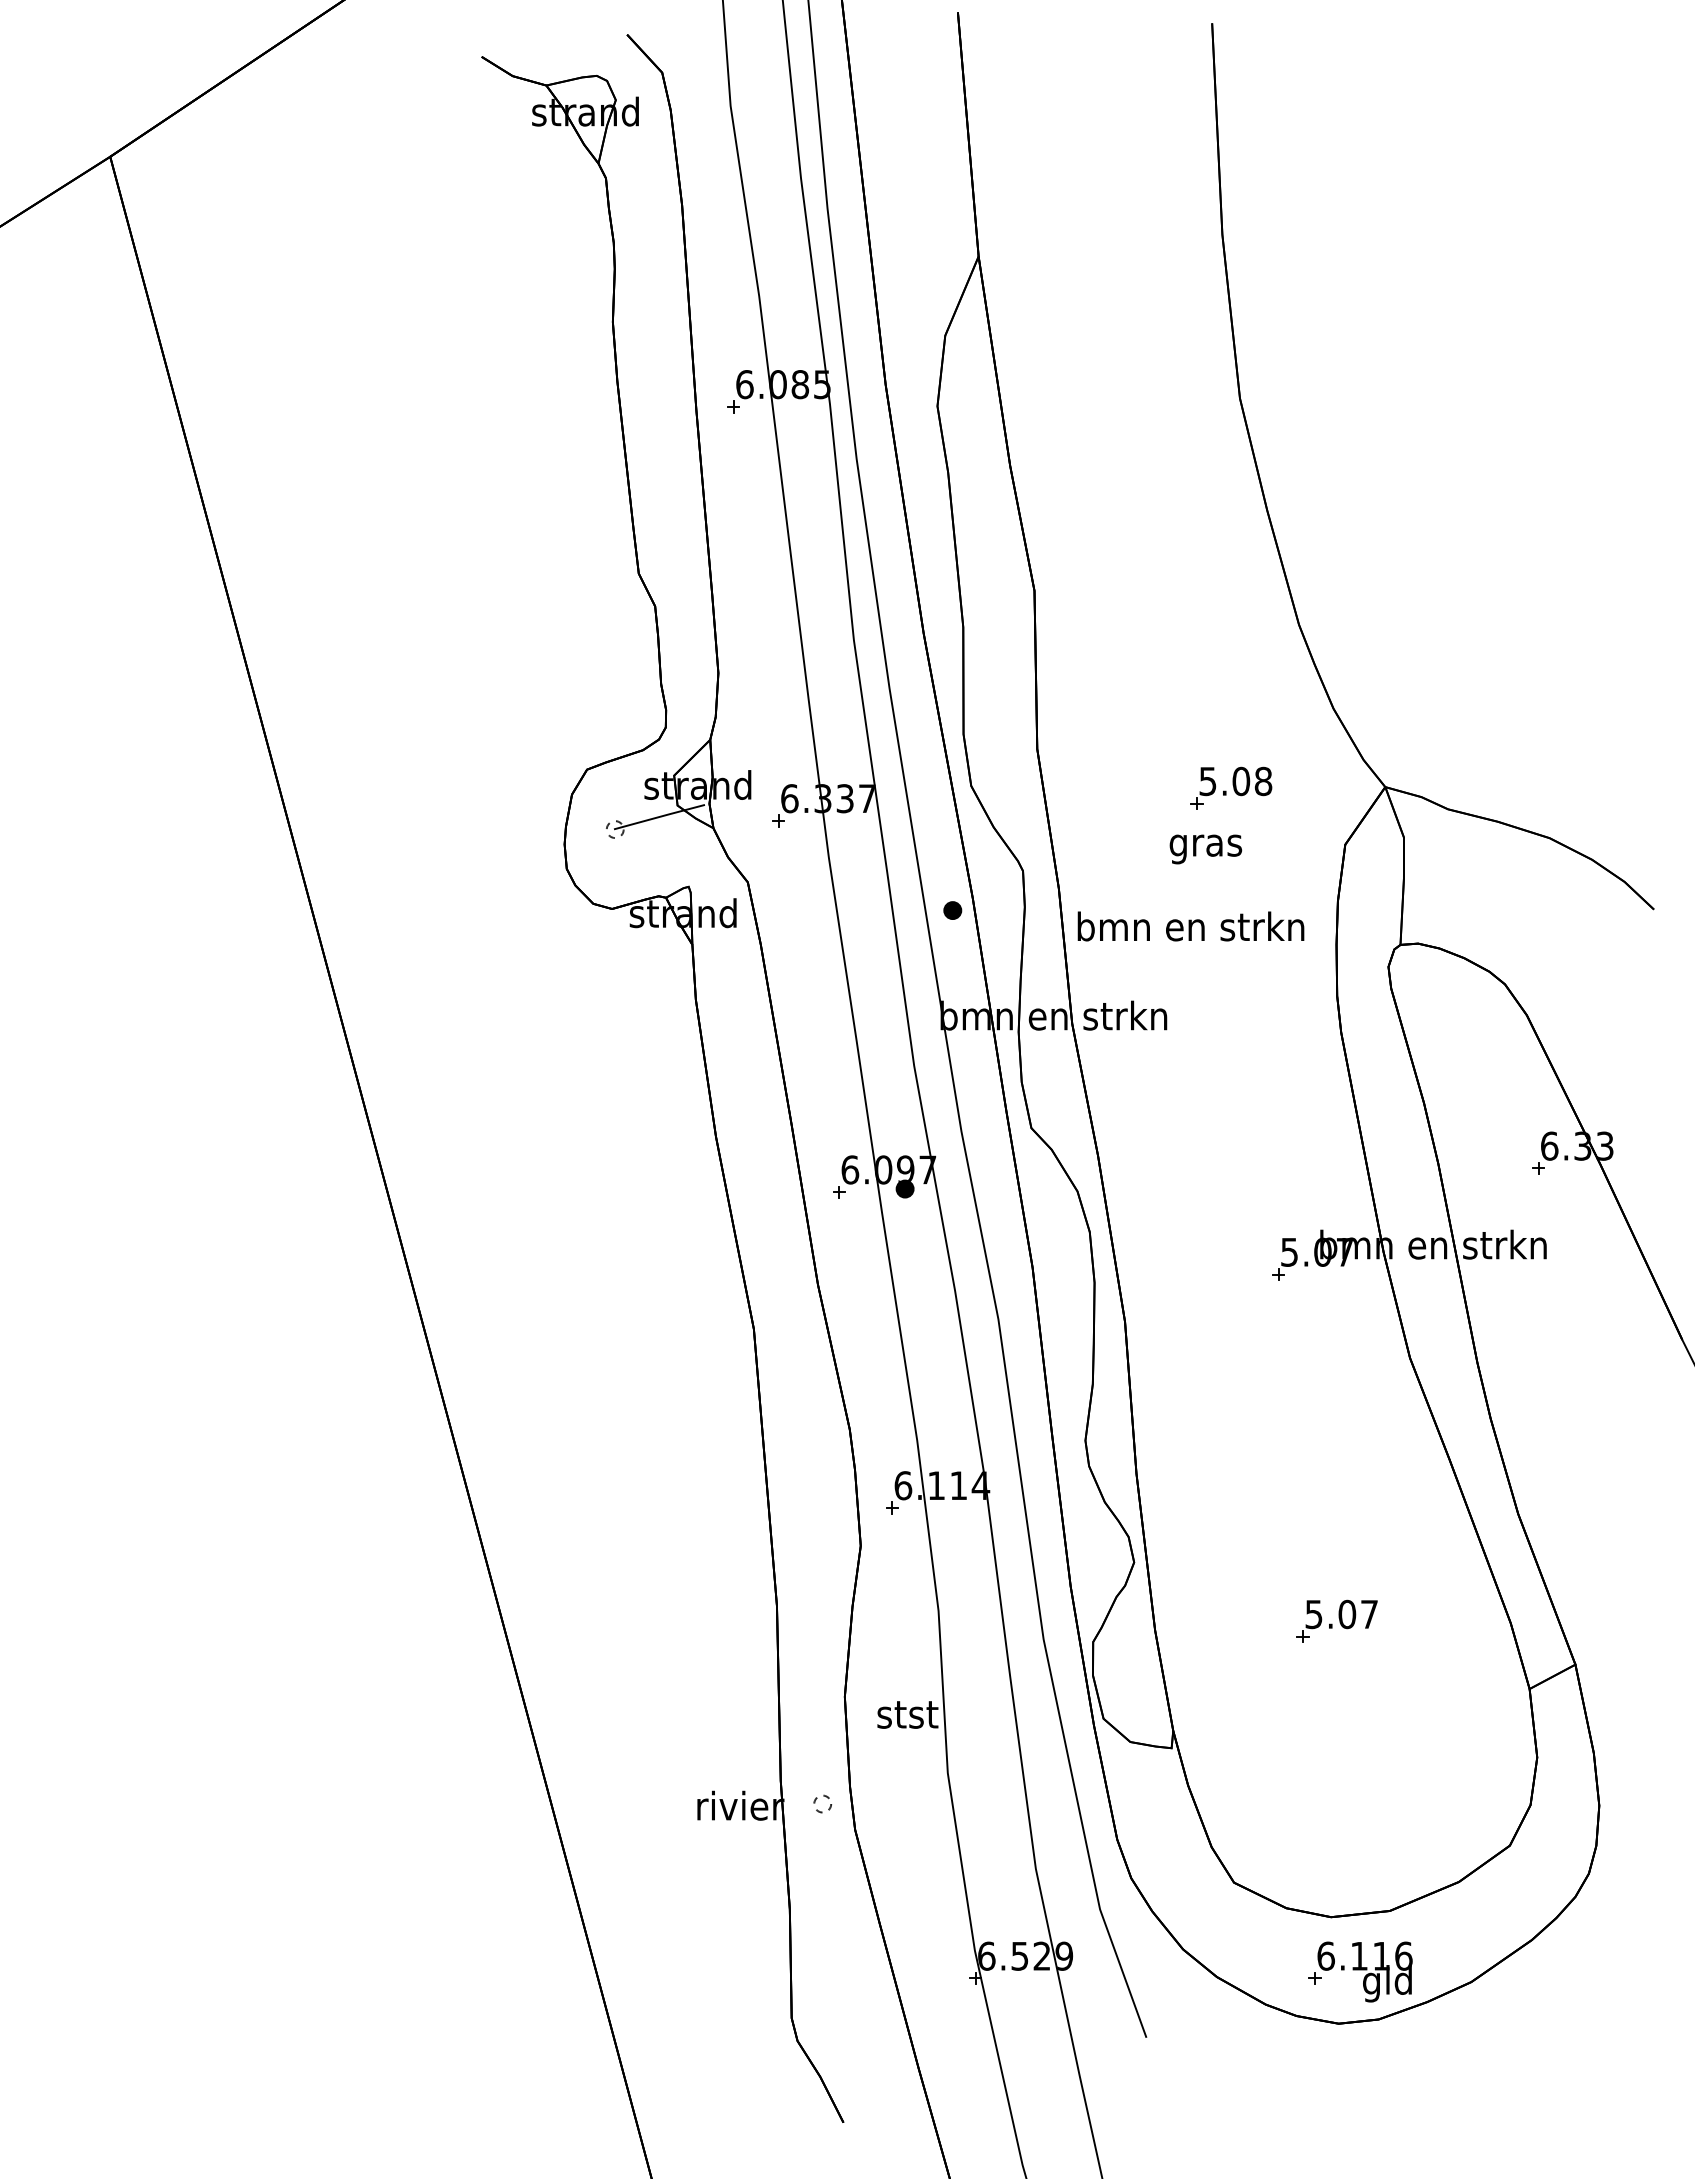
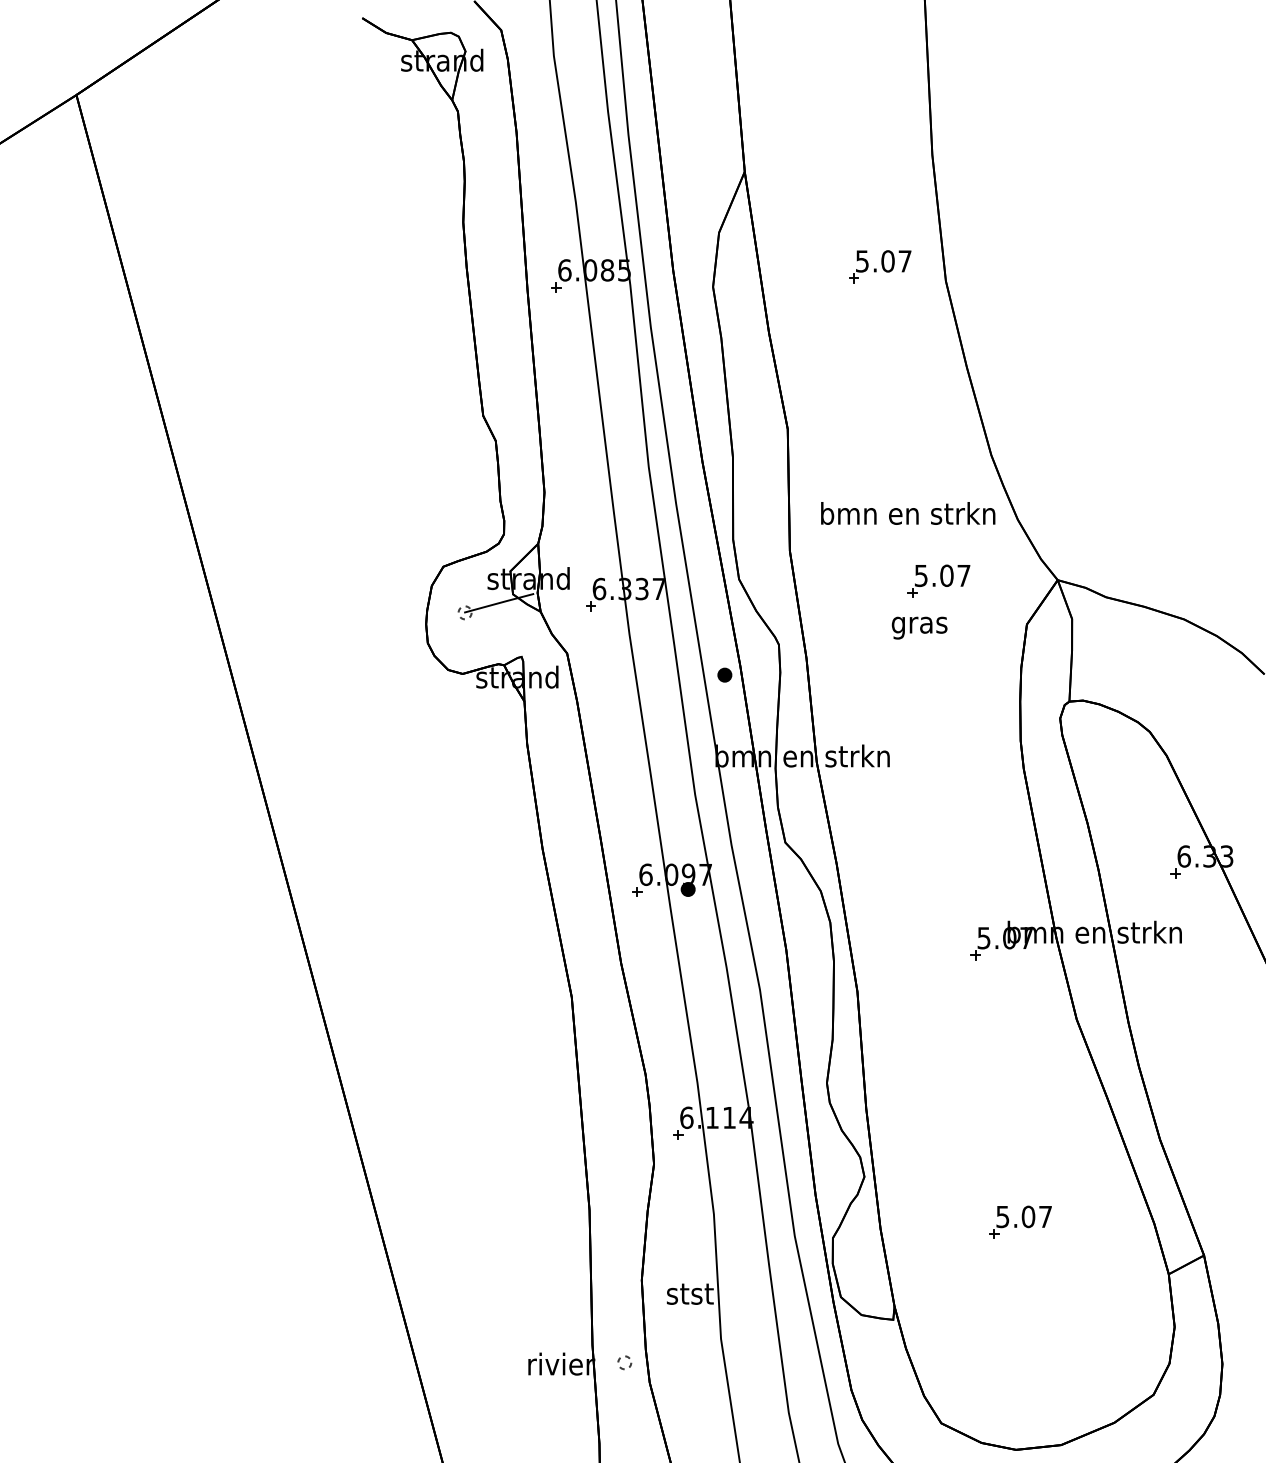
part: (1154, 379) -> (880, 266), added
text: (1263, 781) -> (963, 575), 5.08 -> 5.07
text: (1190, 926) -> (907, 513), moved

